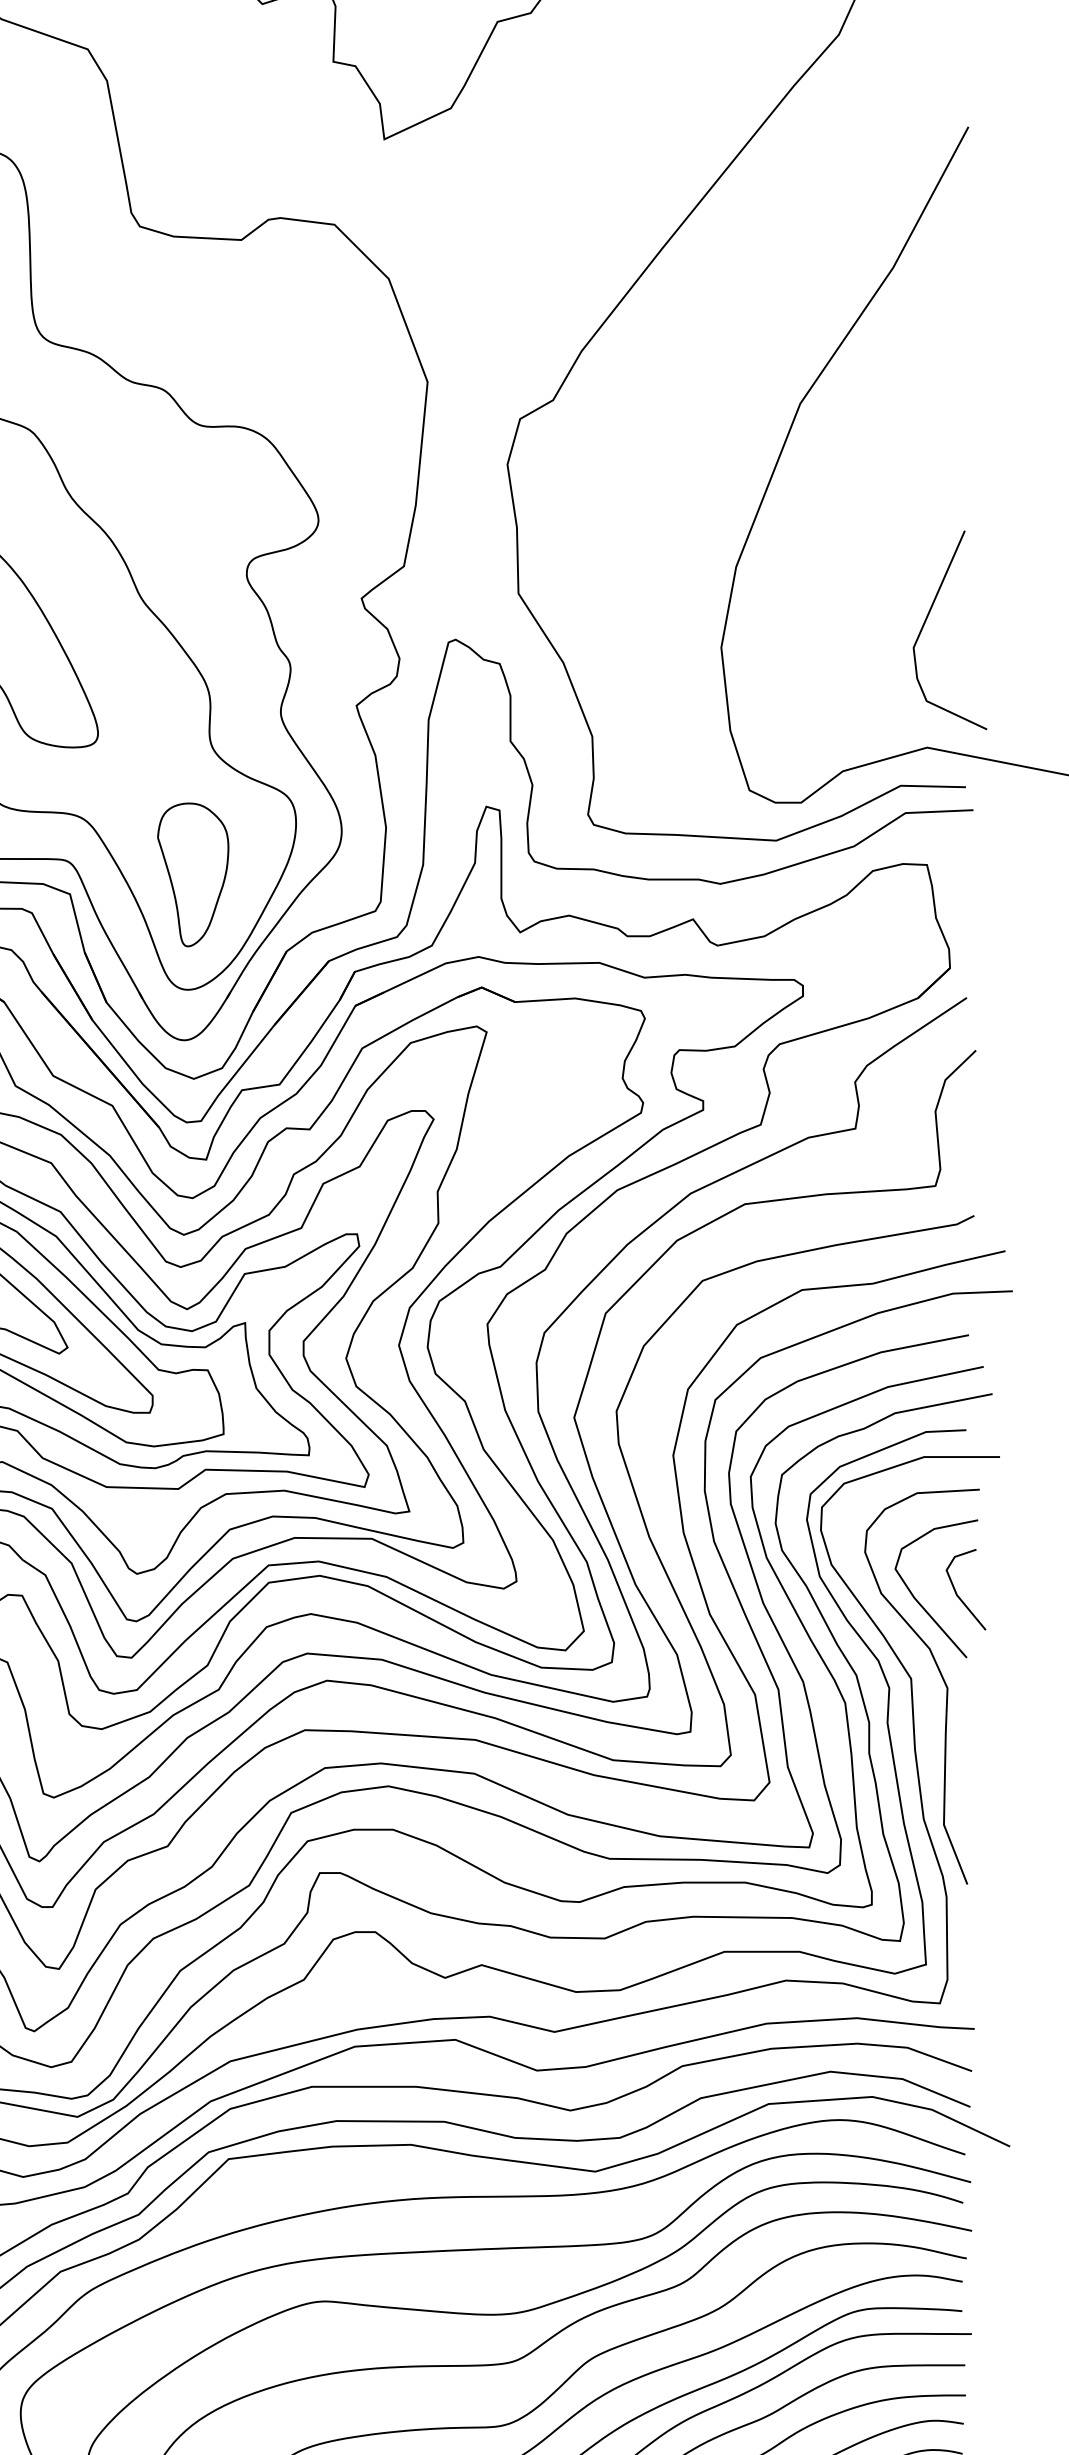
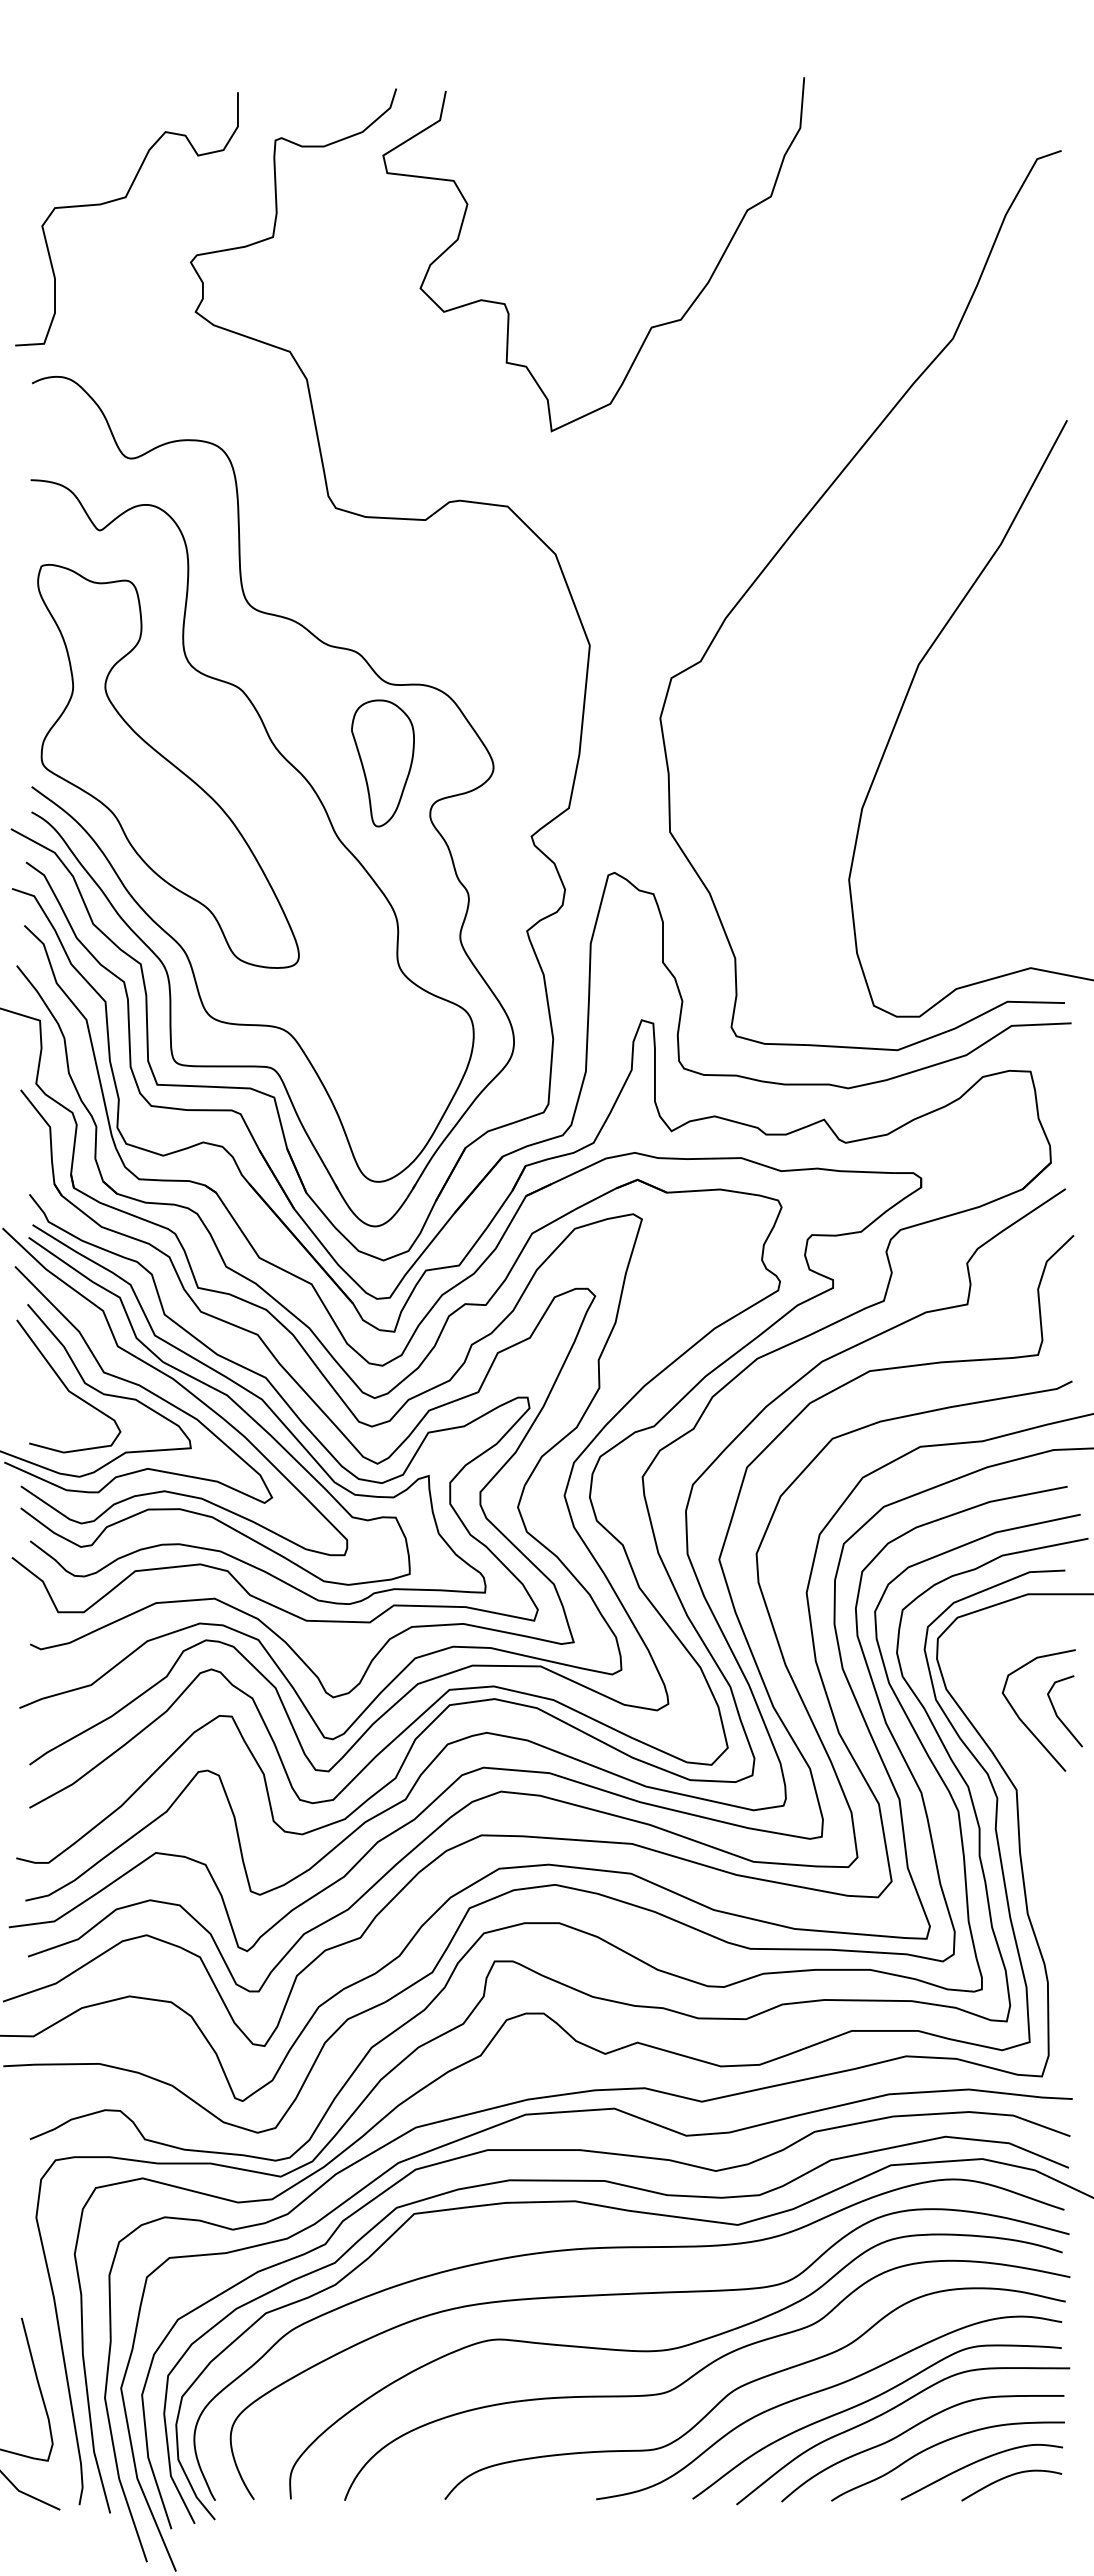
line: (926, 621) -> (1030, 856), removed
part: (192, 874) -> (382, 763), moved
curve: (940, 1675) -> (1042, 1787), removed

